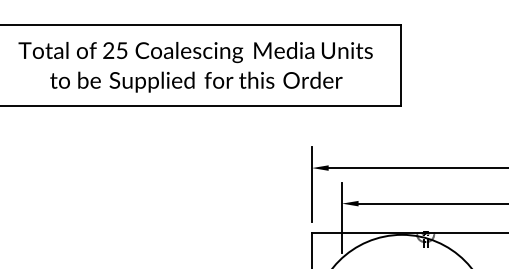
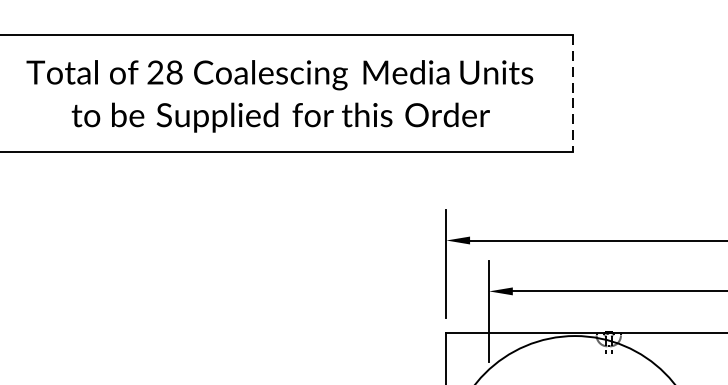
text: (121, 50) -> (173, 72), 25 -> 28
line: (400, 65) -> (572, 93), solid -> dashed

